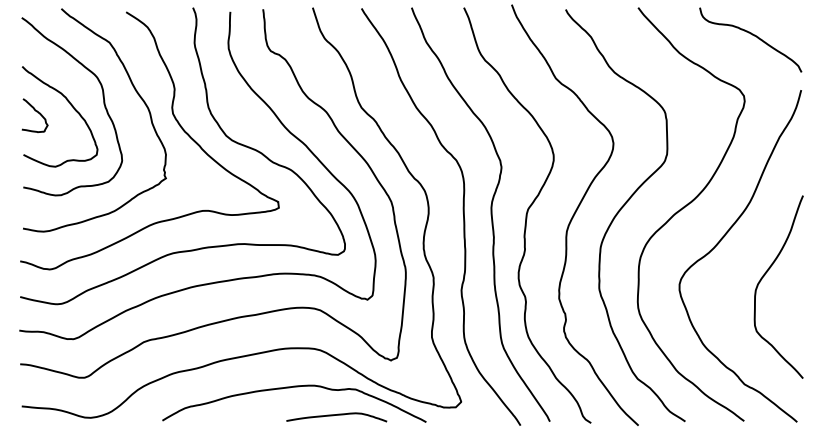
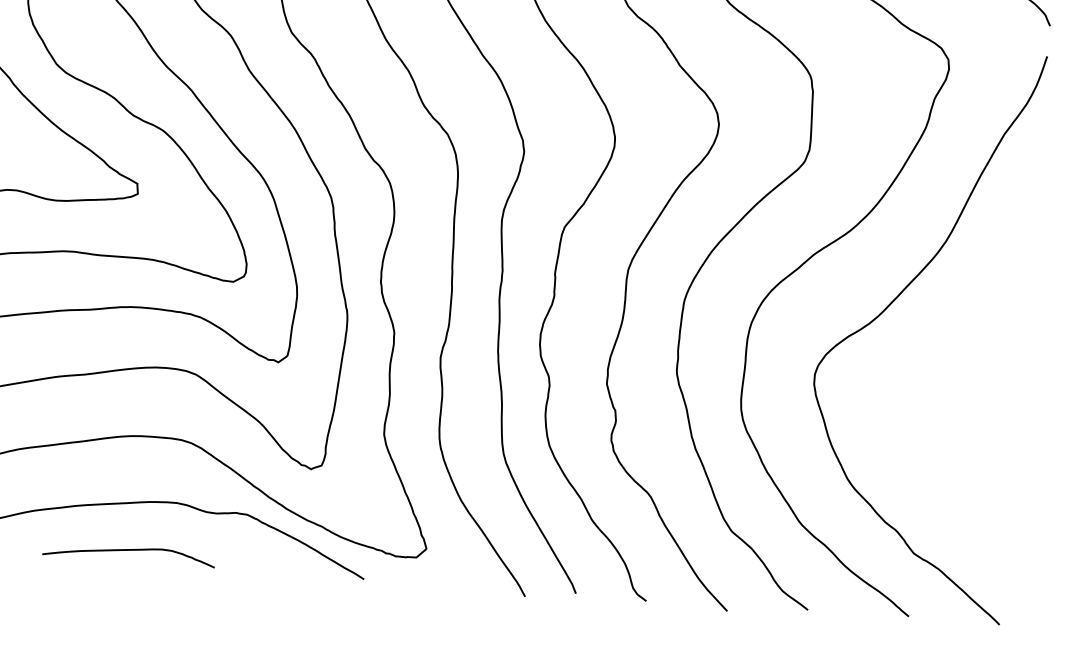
curve: (765, 275) -> (963, 369), removed
curve: (336, 415) -> (128, 550), moved

